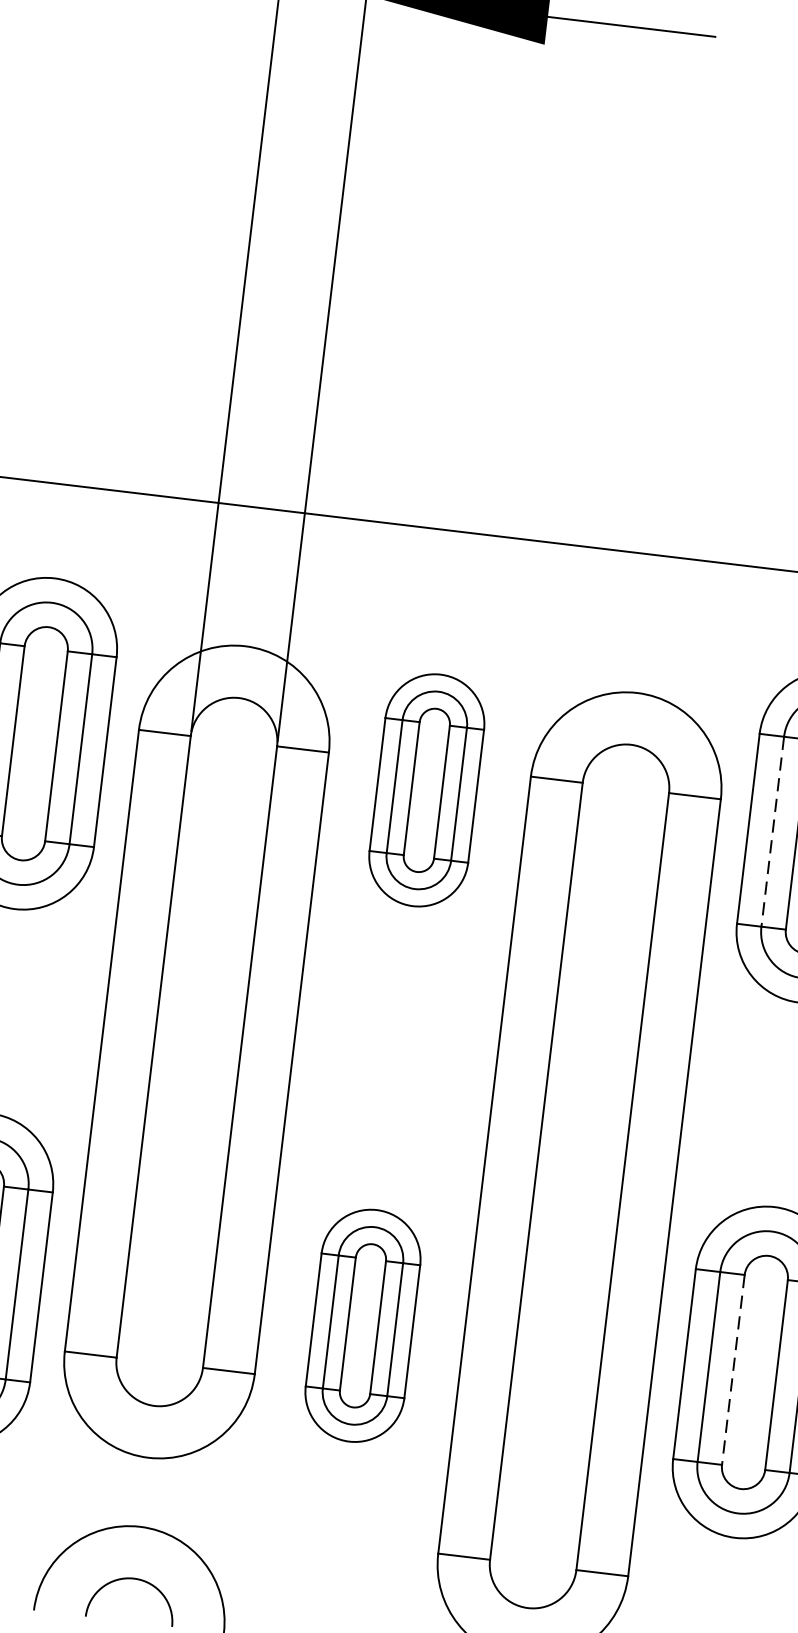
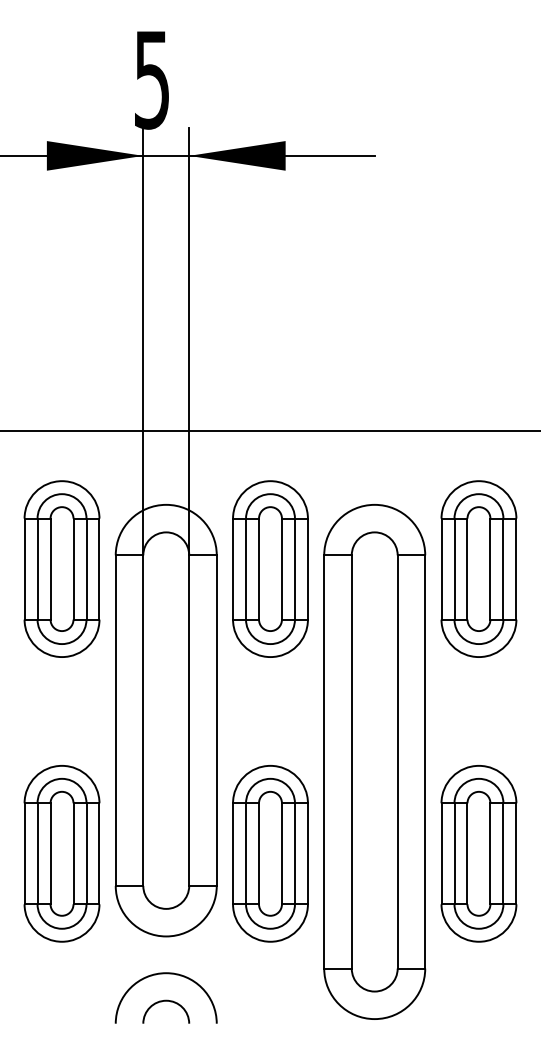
part: (426, 789) -> (270, 568), size x1.43
line: (772, 832) -> (454, 569), dashed -> solid
part: (363, 1325) -> (270, 853), size x1.43
line: (733, 1369) -> (467, 853), dashed -> solid

